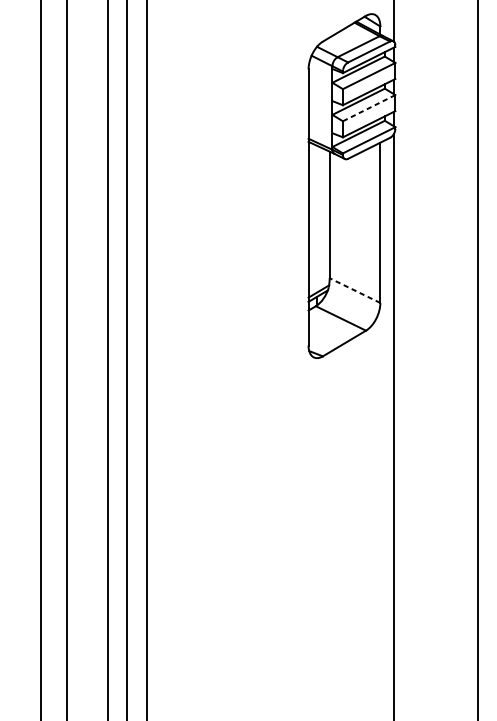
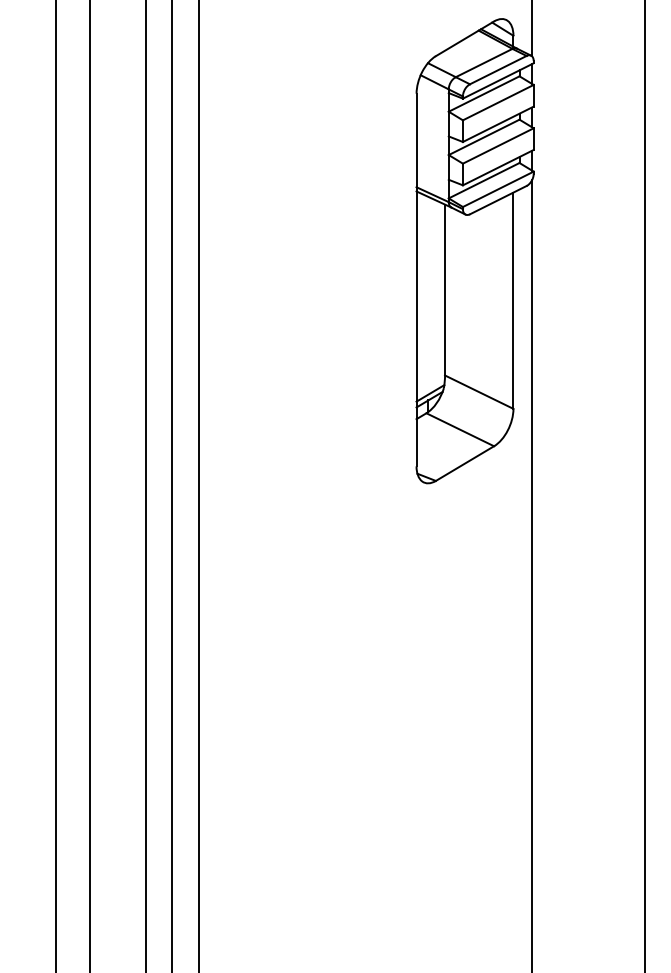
line: (369, 107) -> (498, 145), dashed -> solid
line: (354, 290) -> (478, 391), dashed -> solid

